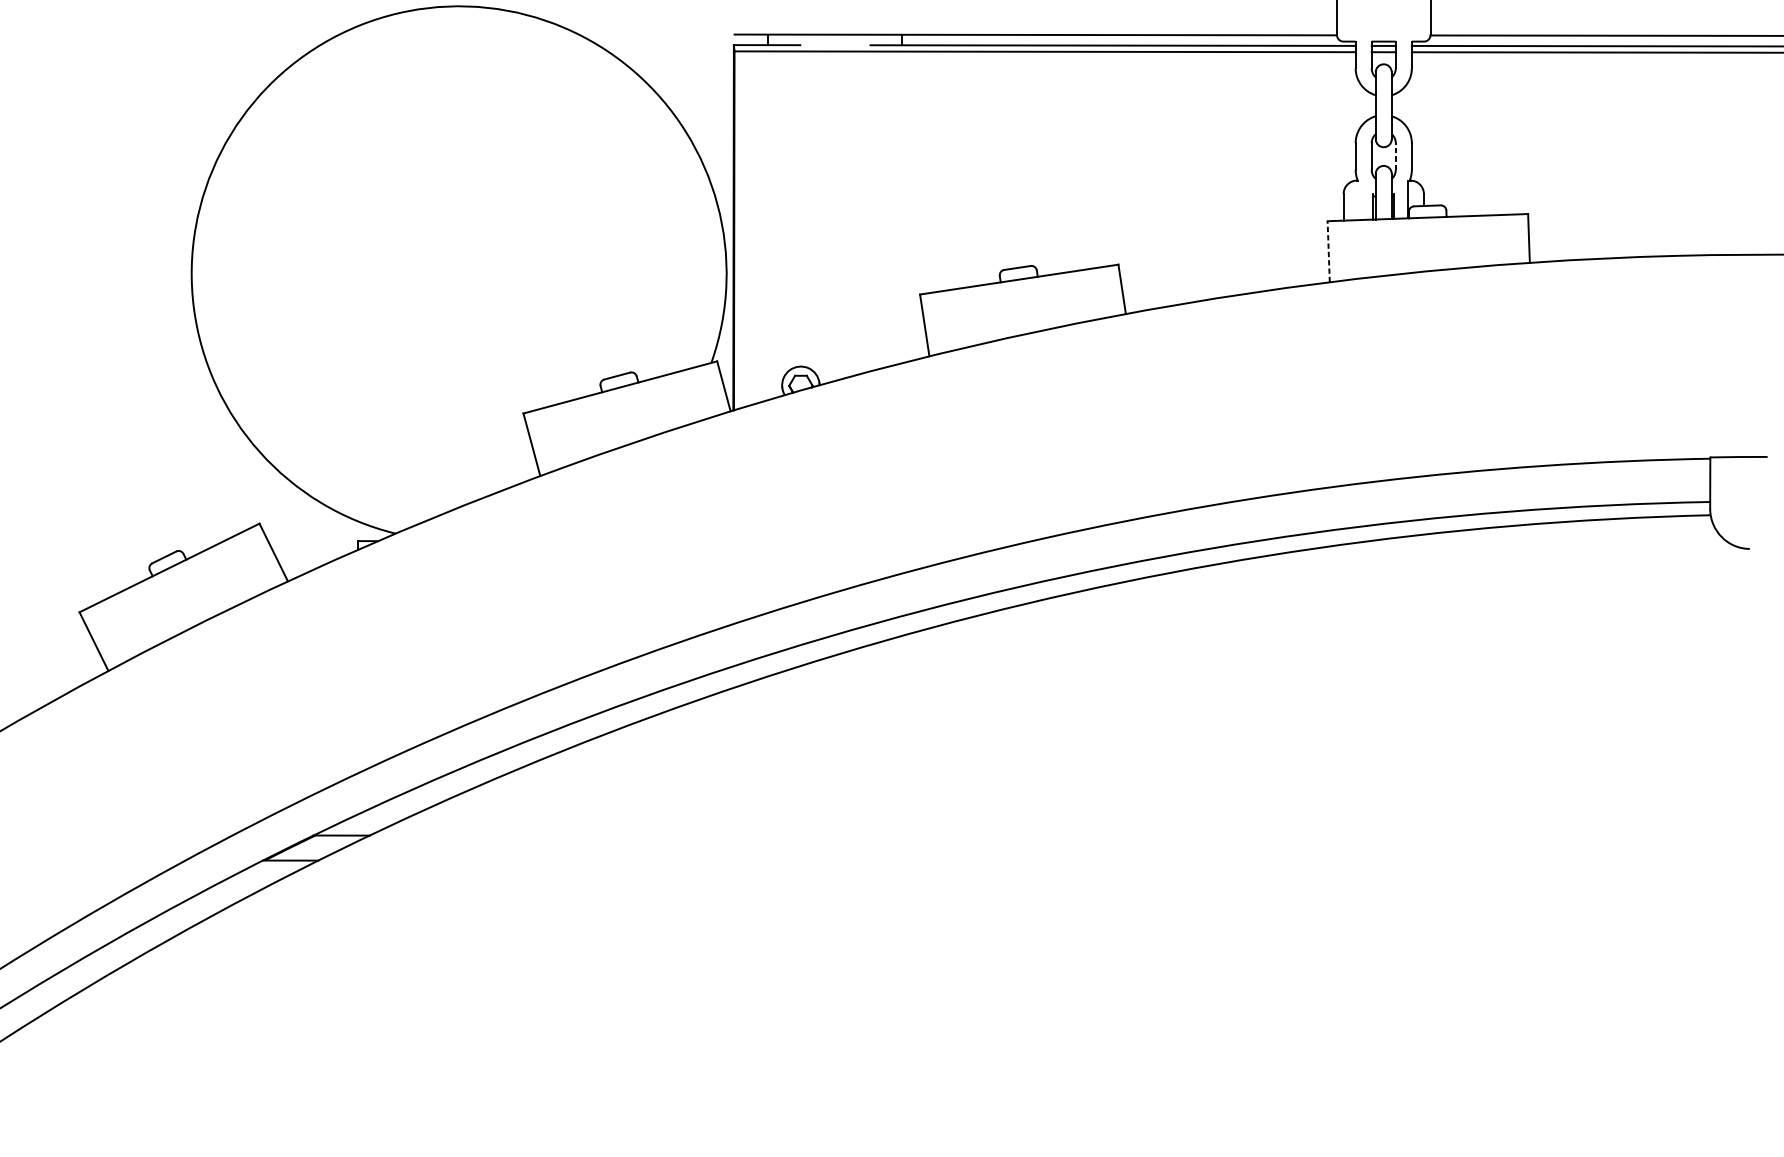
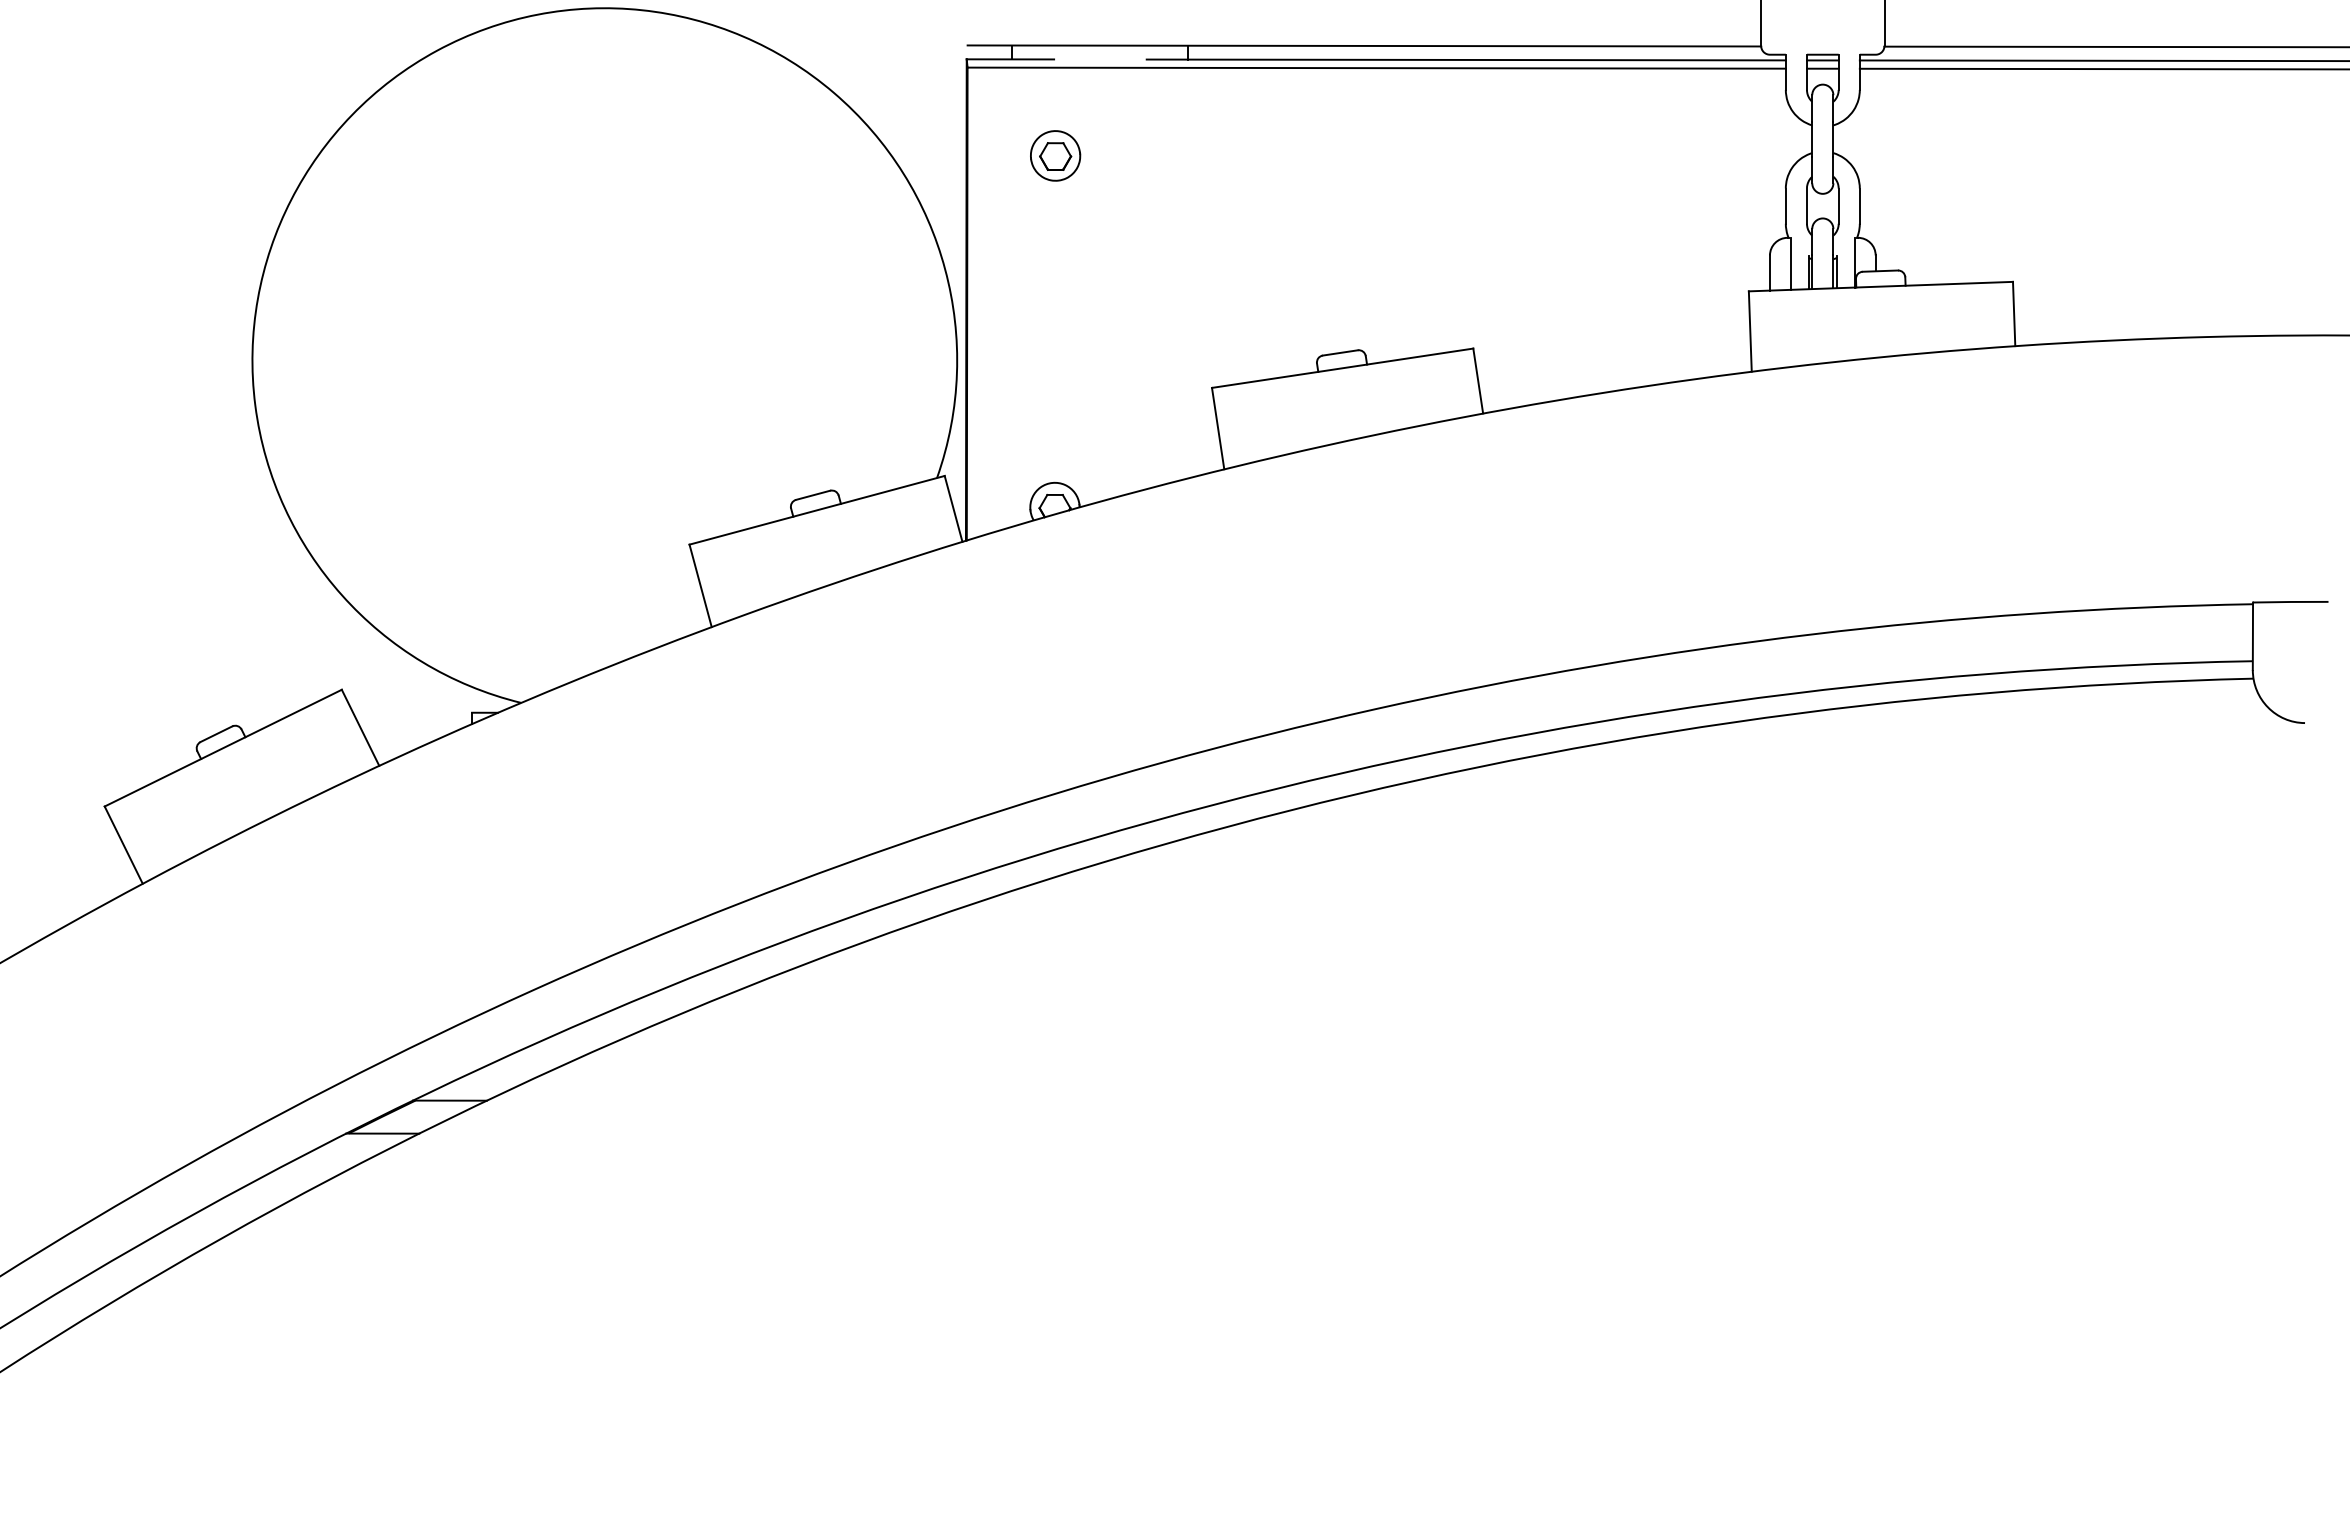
part: (801, 118) -> (1055, 155), added
line: (1395, 156) -> (1838, 206), dashed -> solid
line: (1359, 200) -> (1791, 263), added
line: (1328, 251) -> (1750, 331), dashed -> solid

